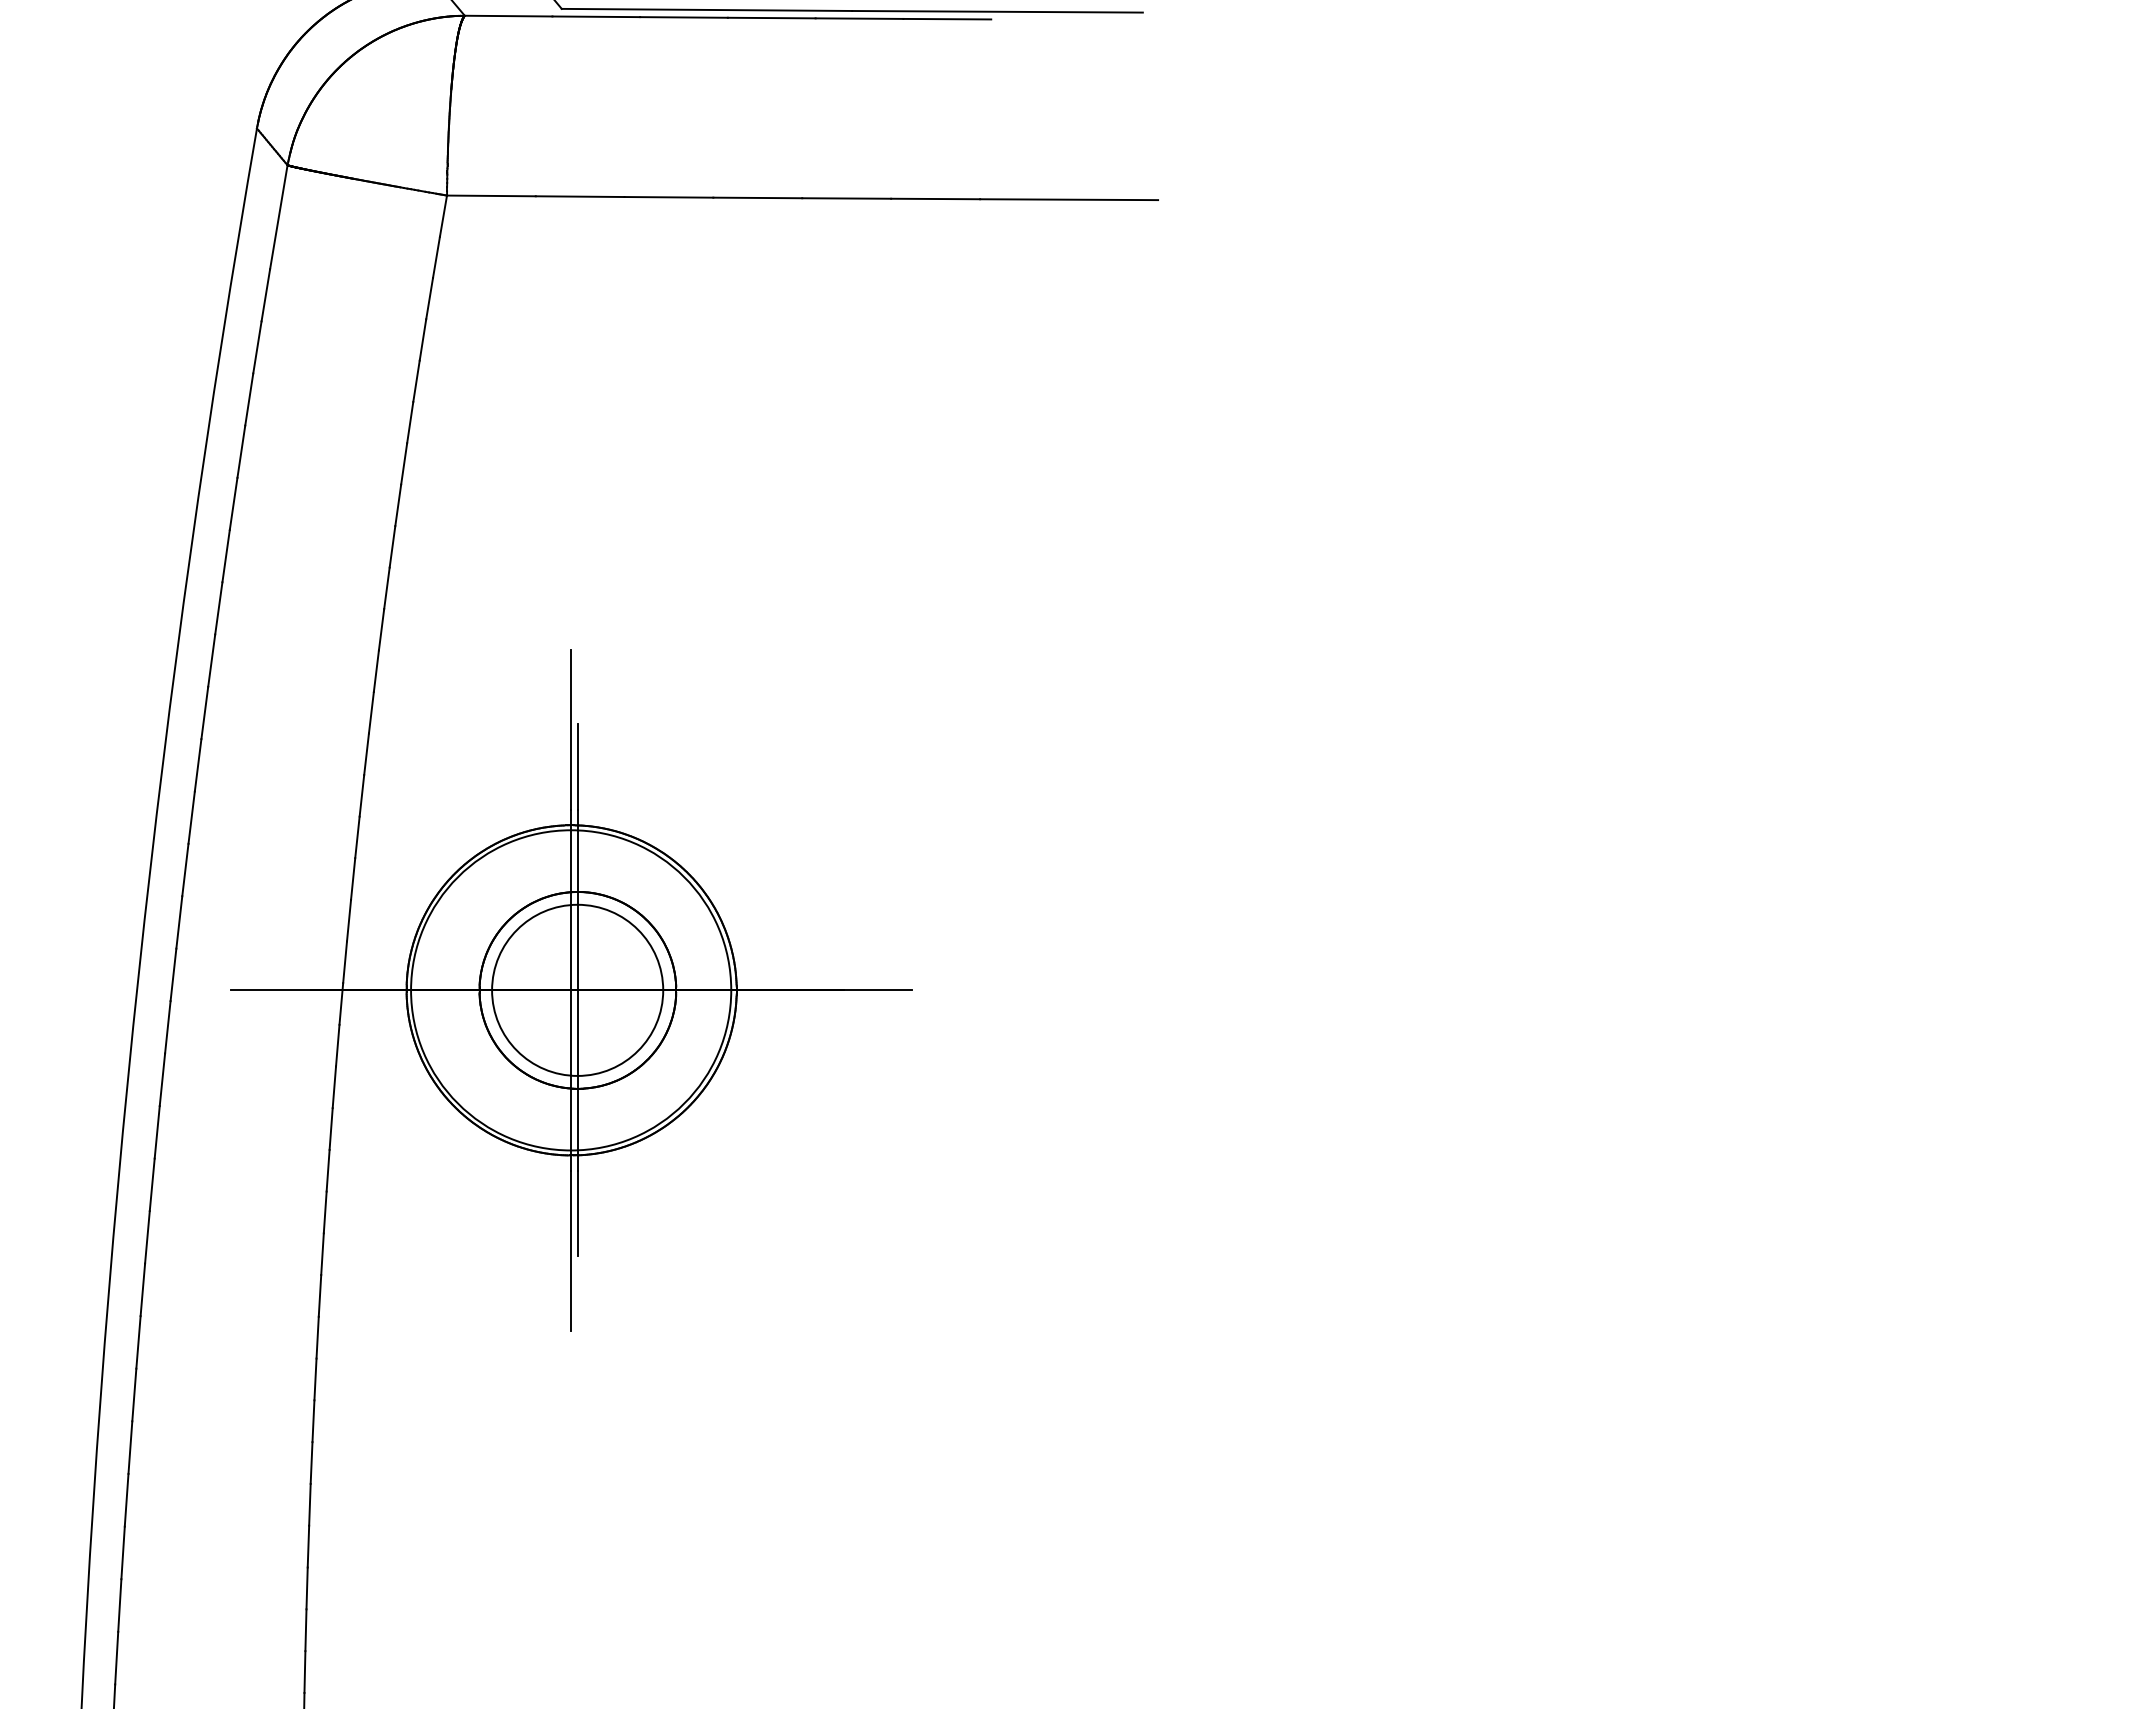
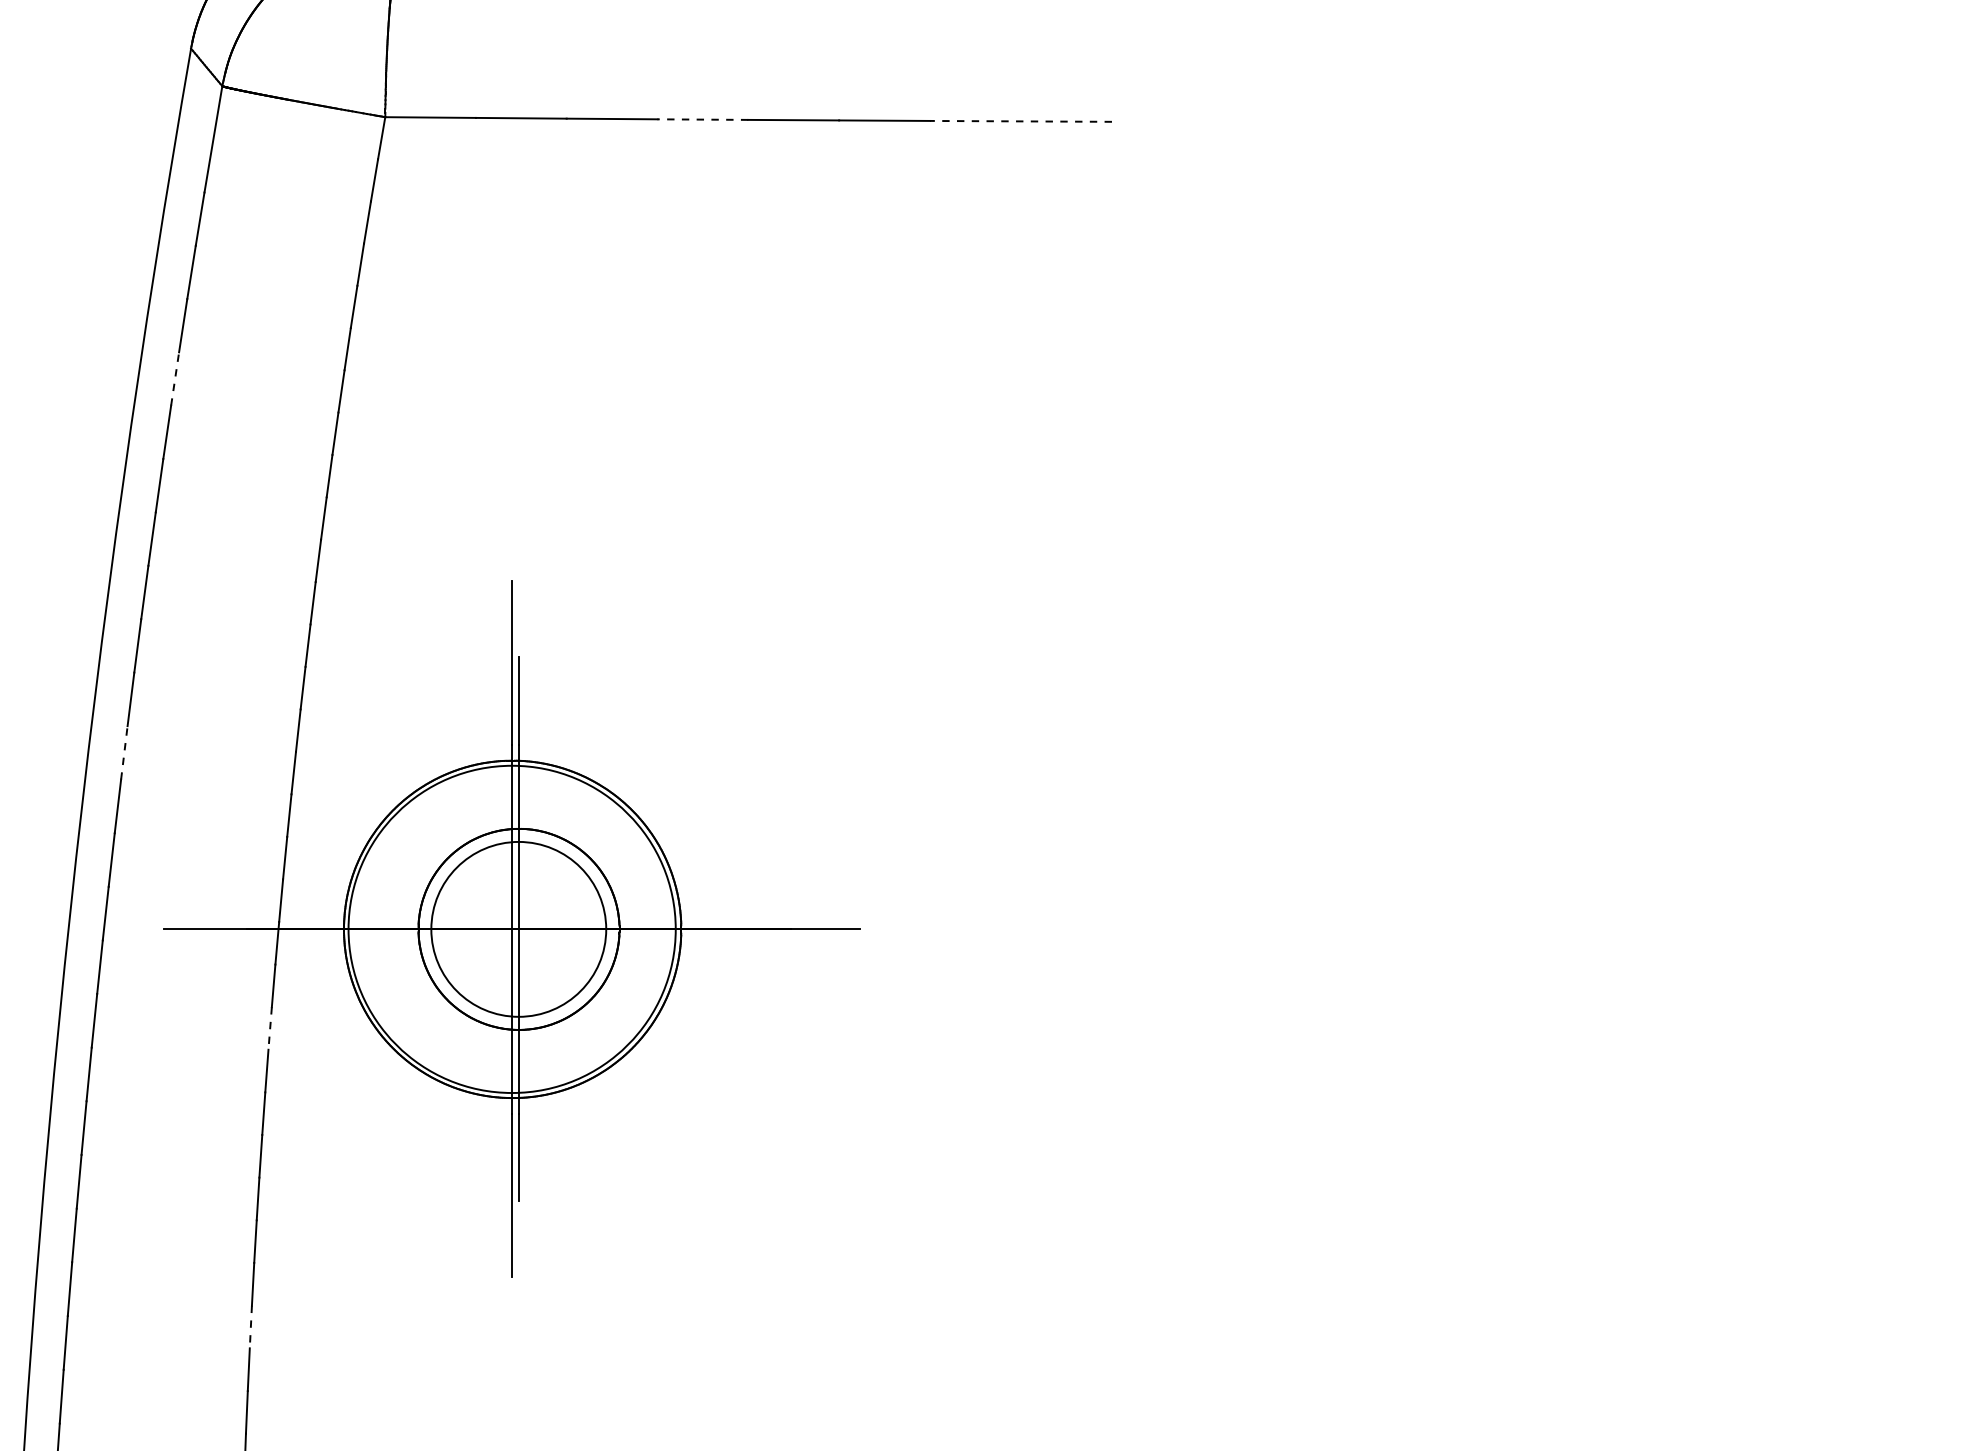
line: (757, 197) -> (702, 119), solid -> dashed
line: (1068, 199) -> (1020, 121), solid -> dashed
line: (241, 451) -> (175, 378), solid -> dashed
line: (191, 817) -> (124, 752), solid -> dashed
line: (334, 1087) -> (270, 1028), solid -> dashed
line: (315, 1379) -> (250, 1327), solid -> dashed

